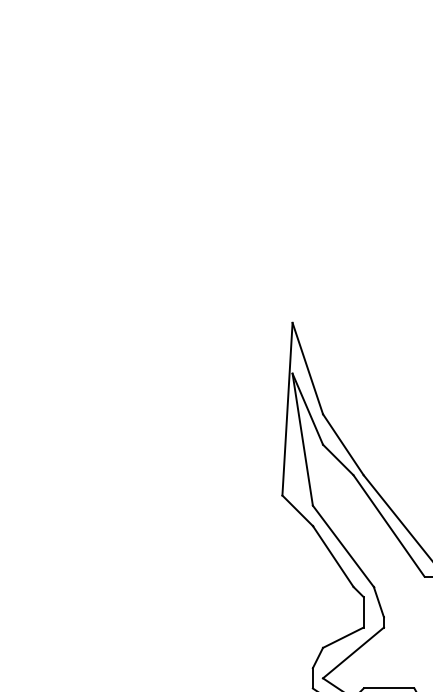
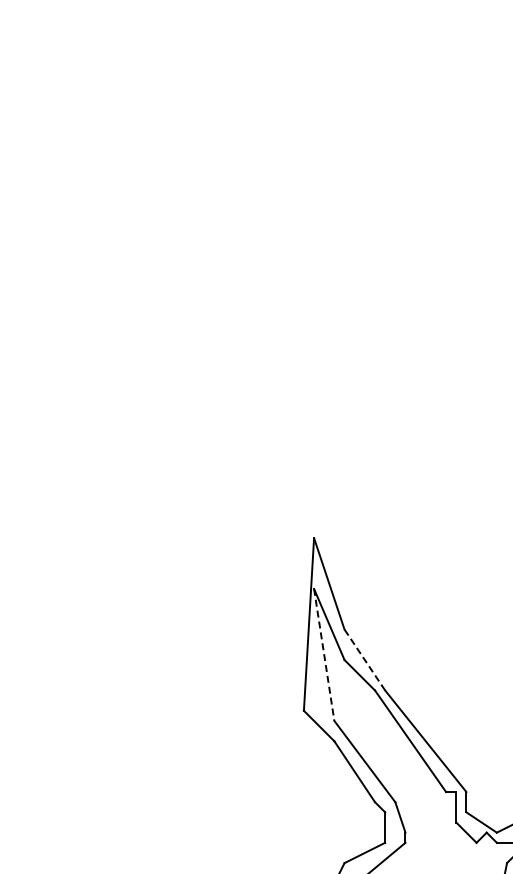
line: (303, 439) -> (324, 654), solid -> dashed
line: (343, 445) -> (364, 660), solid -> dashed

